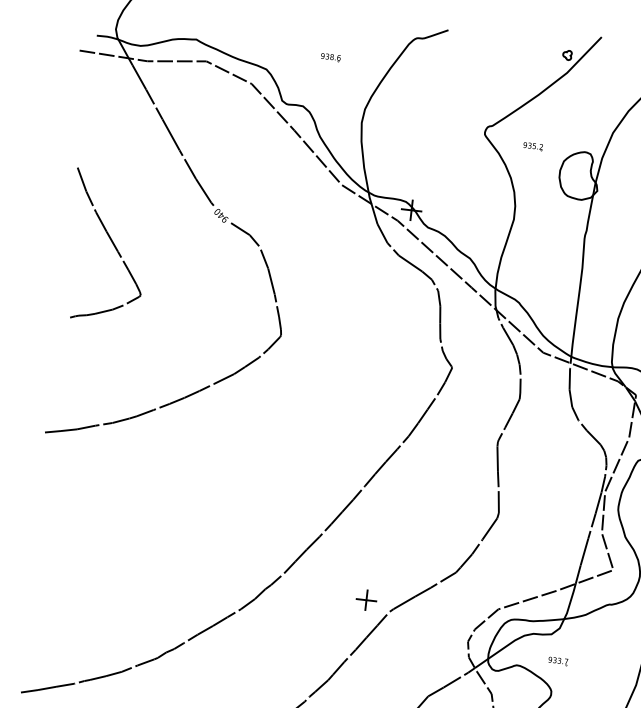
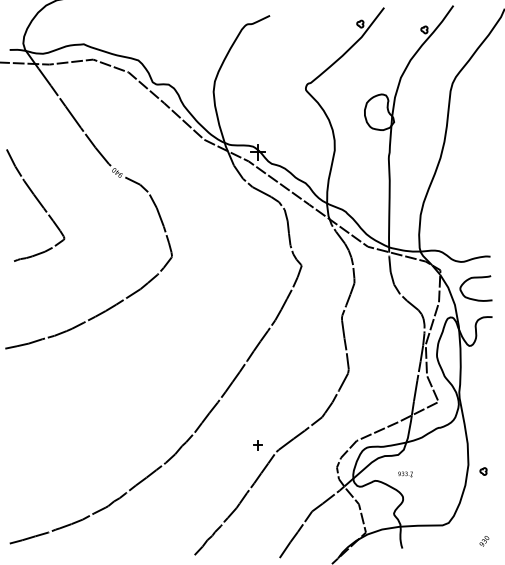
part: (329, 57) -> (184, 46), removed
part: (532, 147) -> (342, 95), removed
part: (365, 600) -> (257, 445), size x0.6

